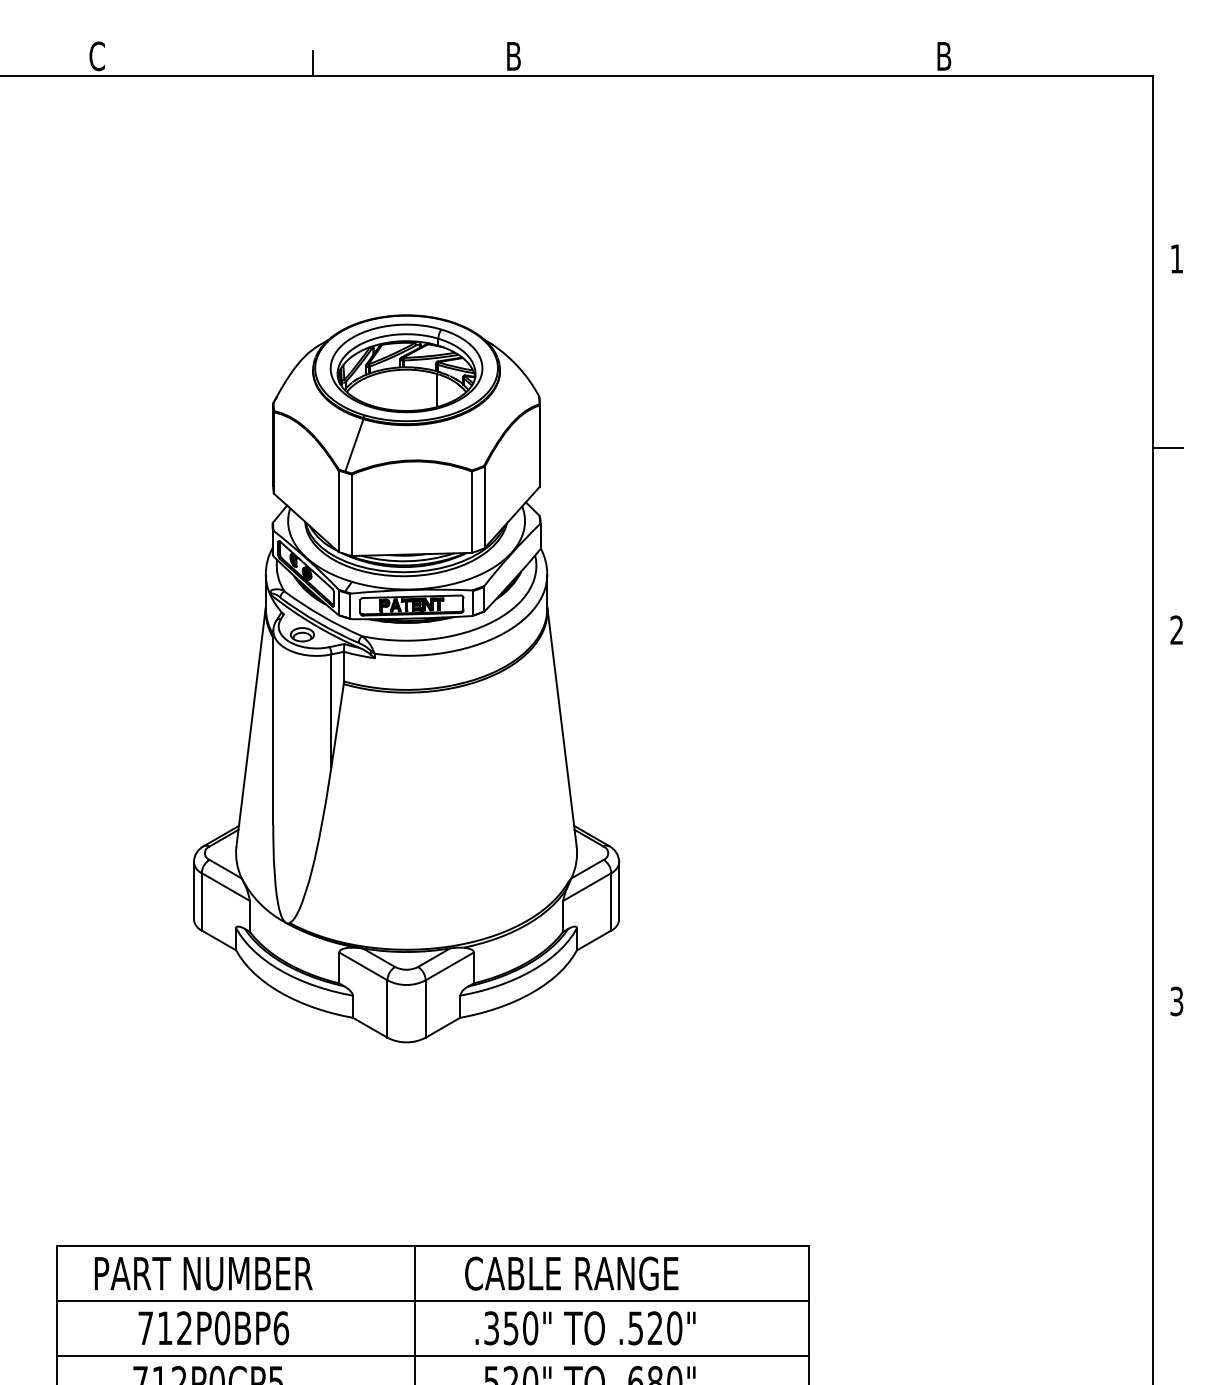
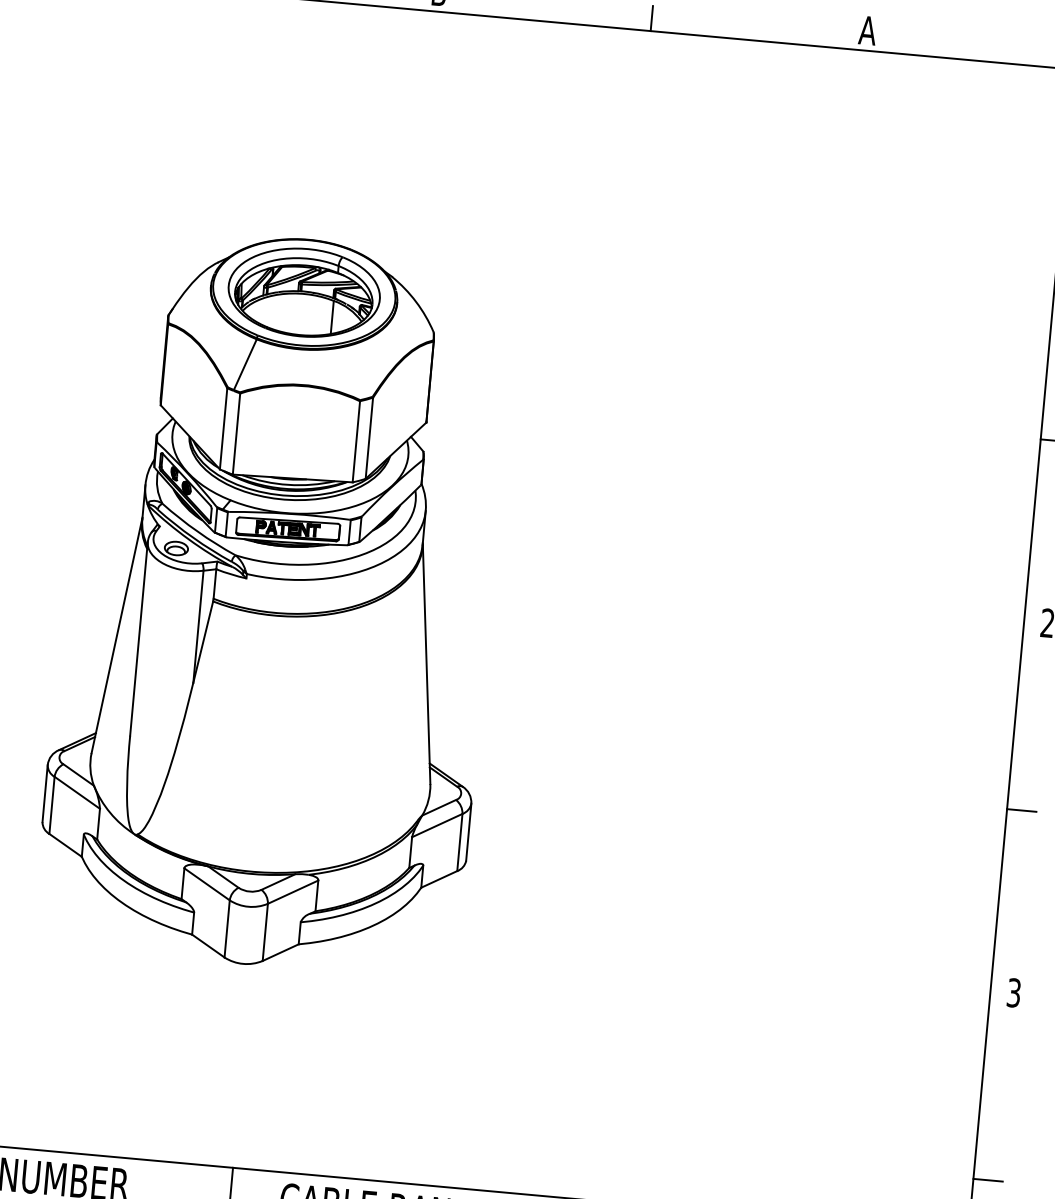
text: (943, 56) -> (867, 30), B -> A
line: (727, 63) -> (651, 18), added
line: (1167, 819) -> (1021, 810), added
line: (1167, 1190) -> (987, 1180), added

